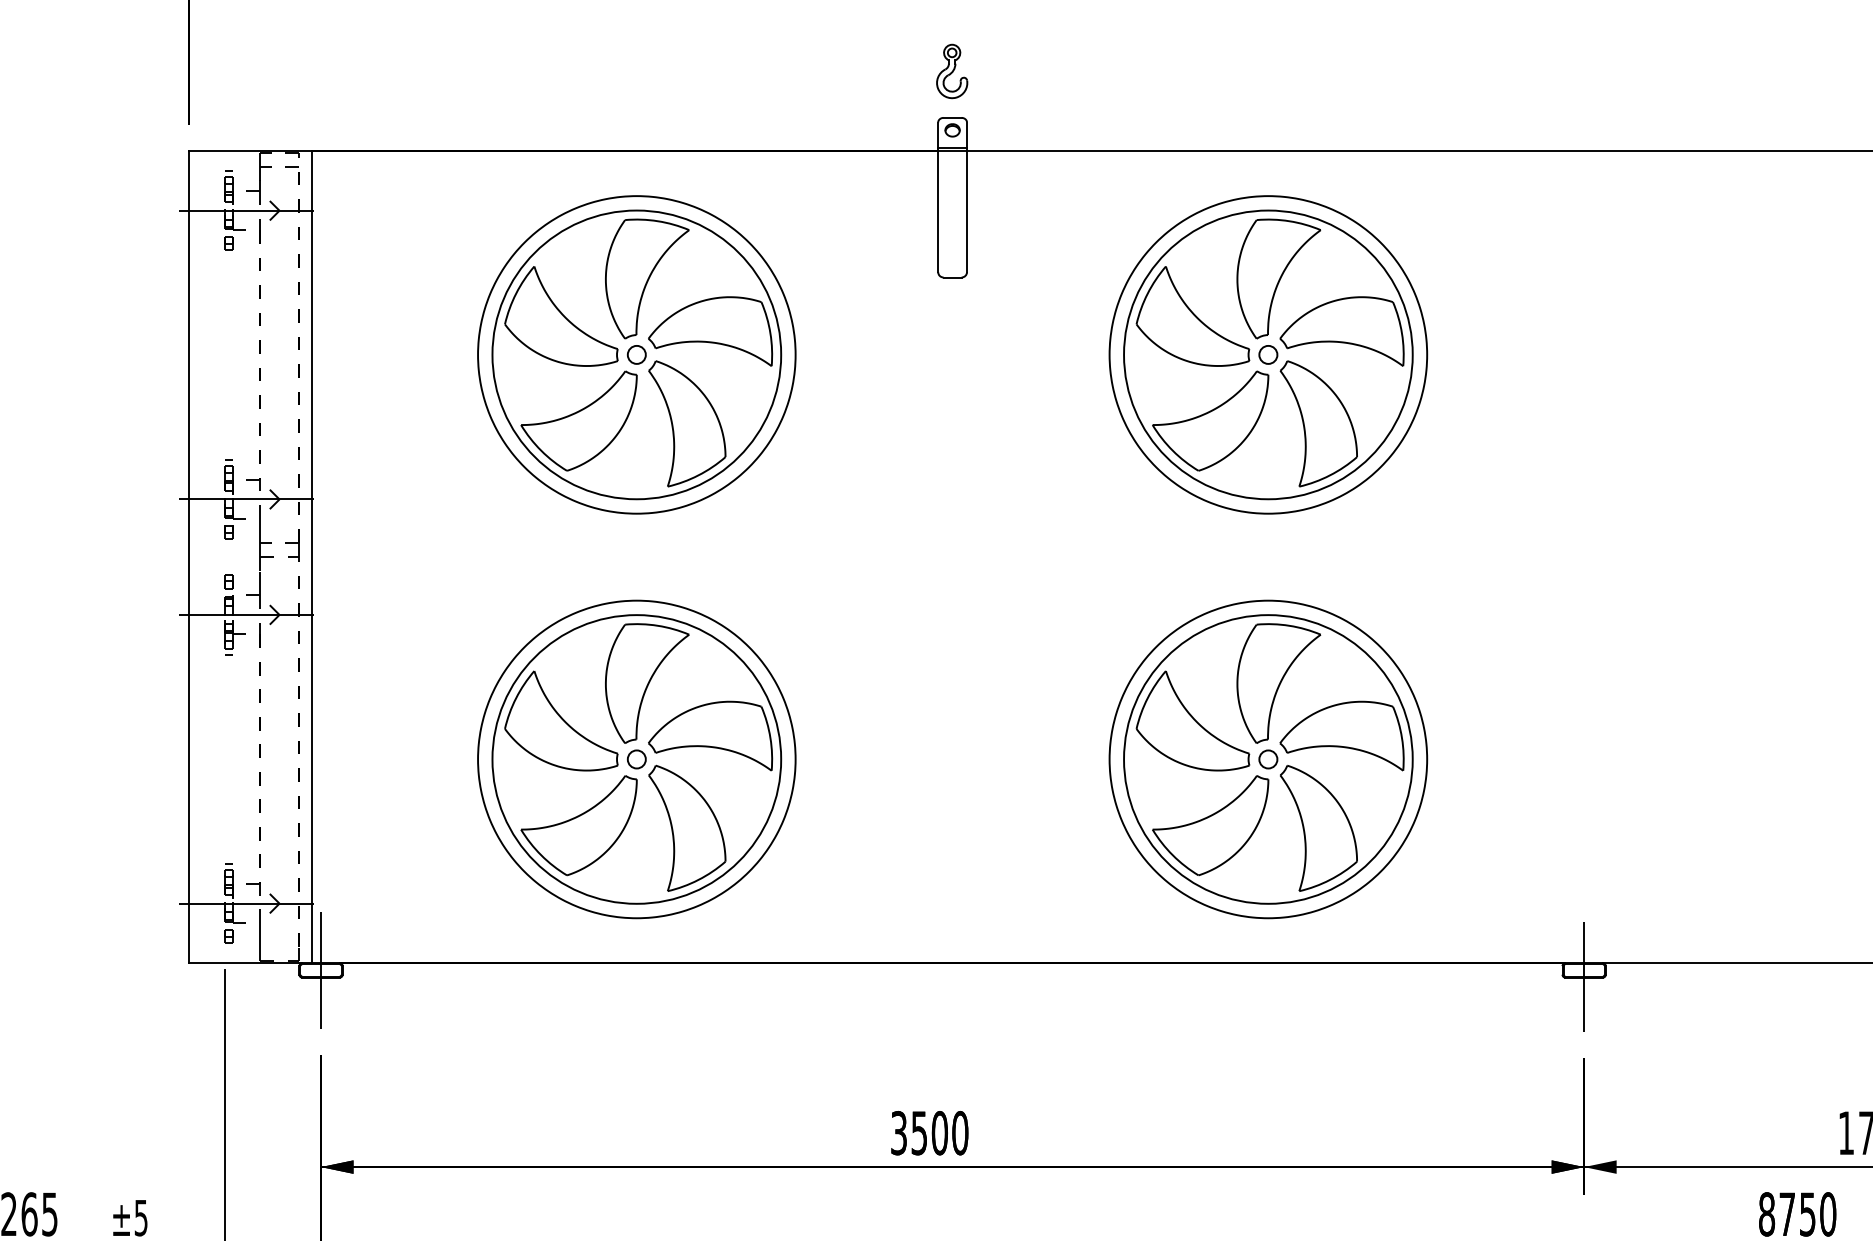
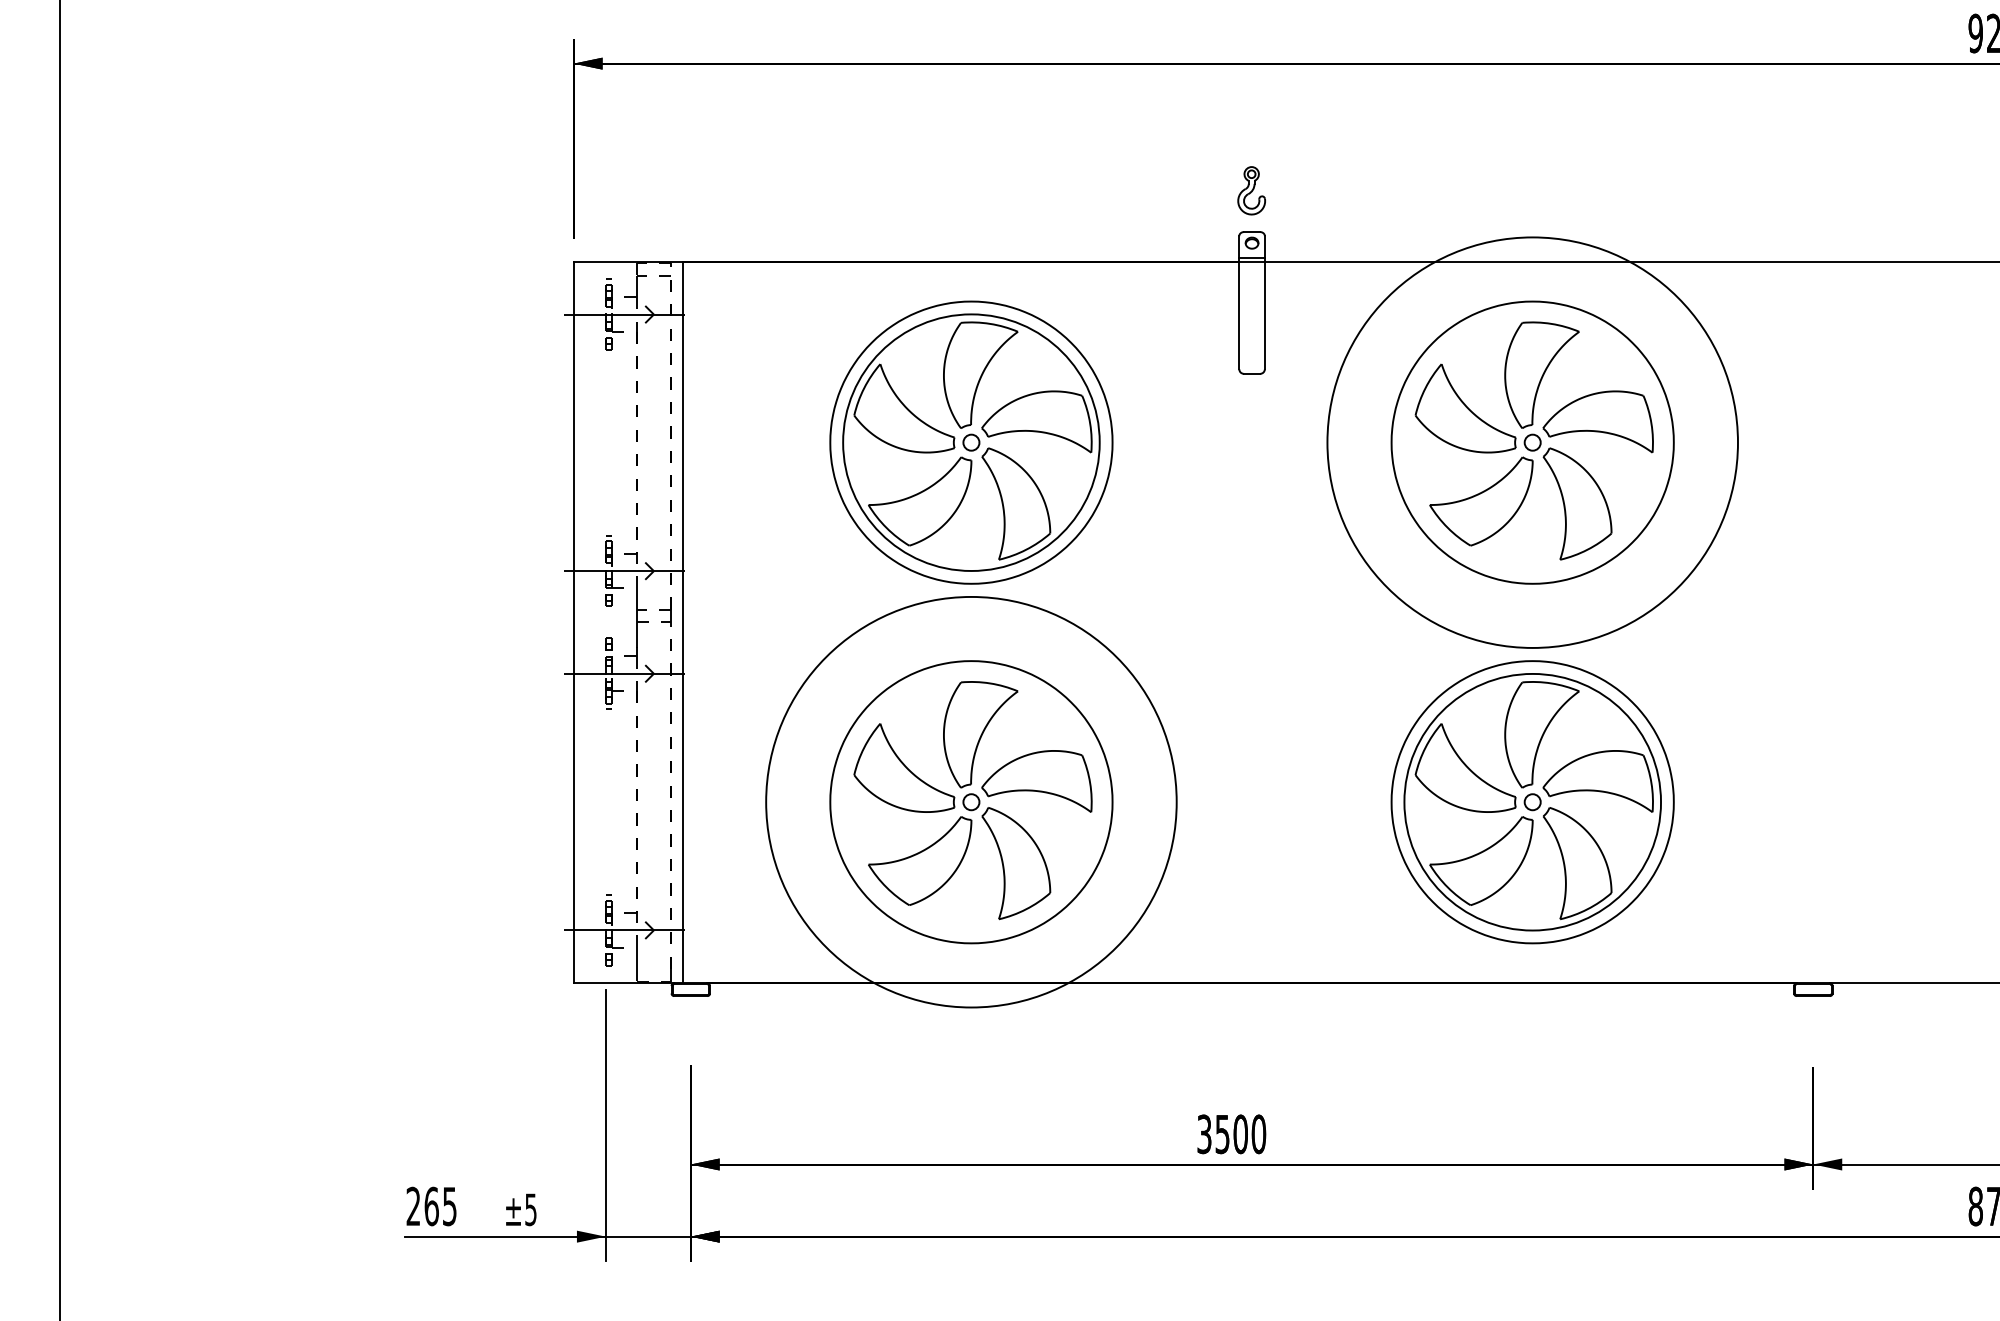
circle: (1268, 354) -> (1532, 442), size x1.6
circle: (636, 758) -> (971, 801), size x1.6
line: (320, 970) -> (690, 989), removed
line: (1584, 976) -> (1813, 995), removed

